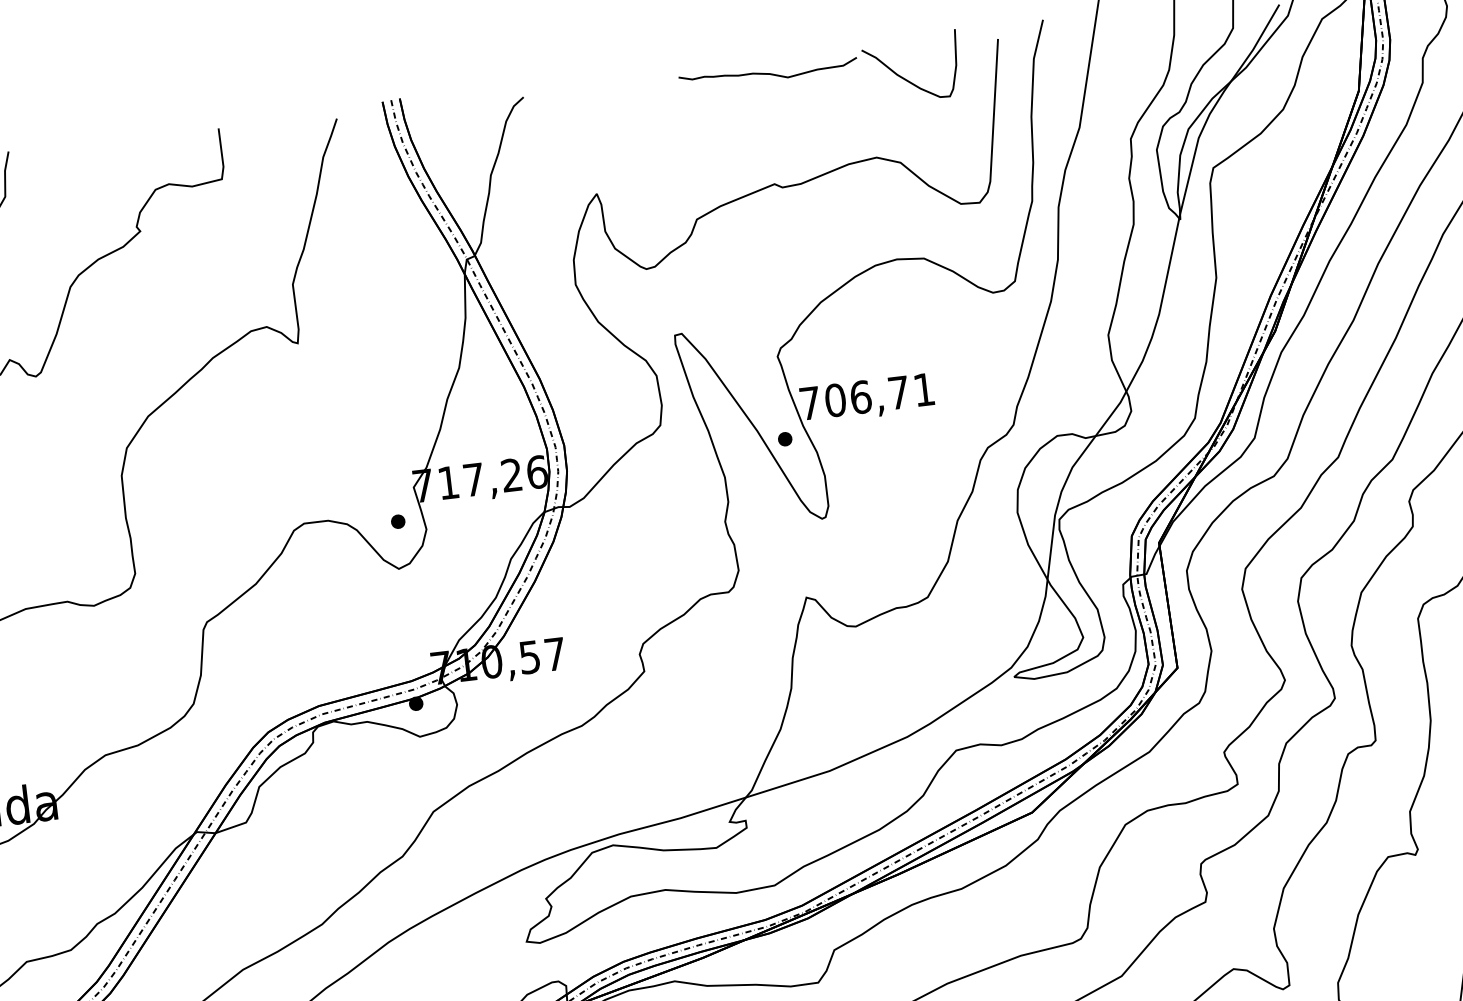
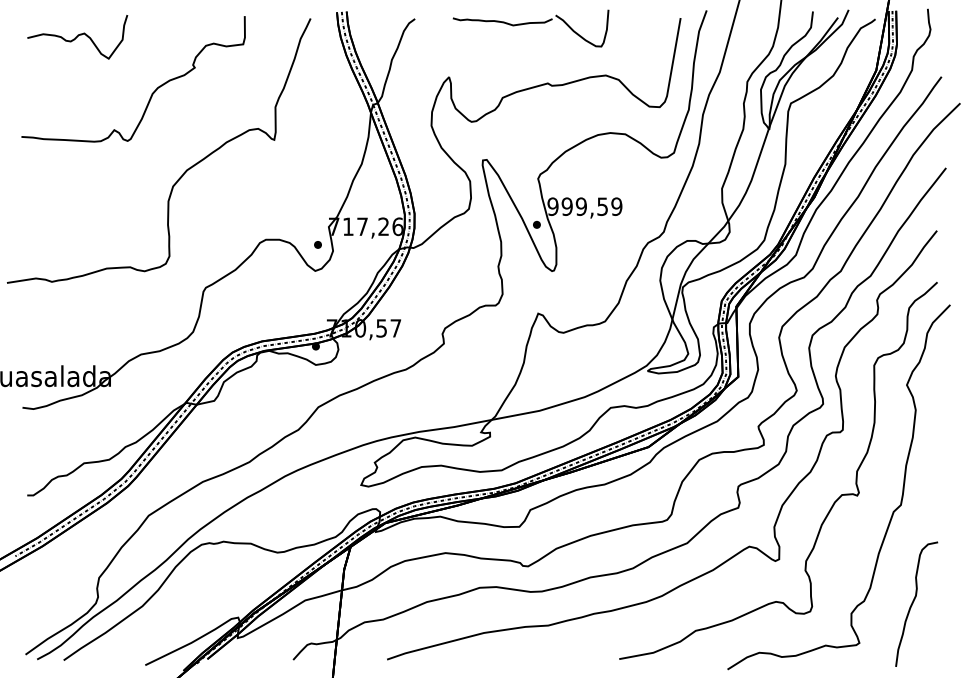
part: (819, 79) -> (530, 28), moved
text: (866, 396) -> (584, 206), 706,71 -> 999,59

